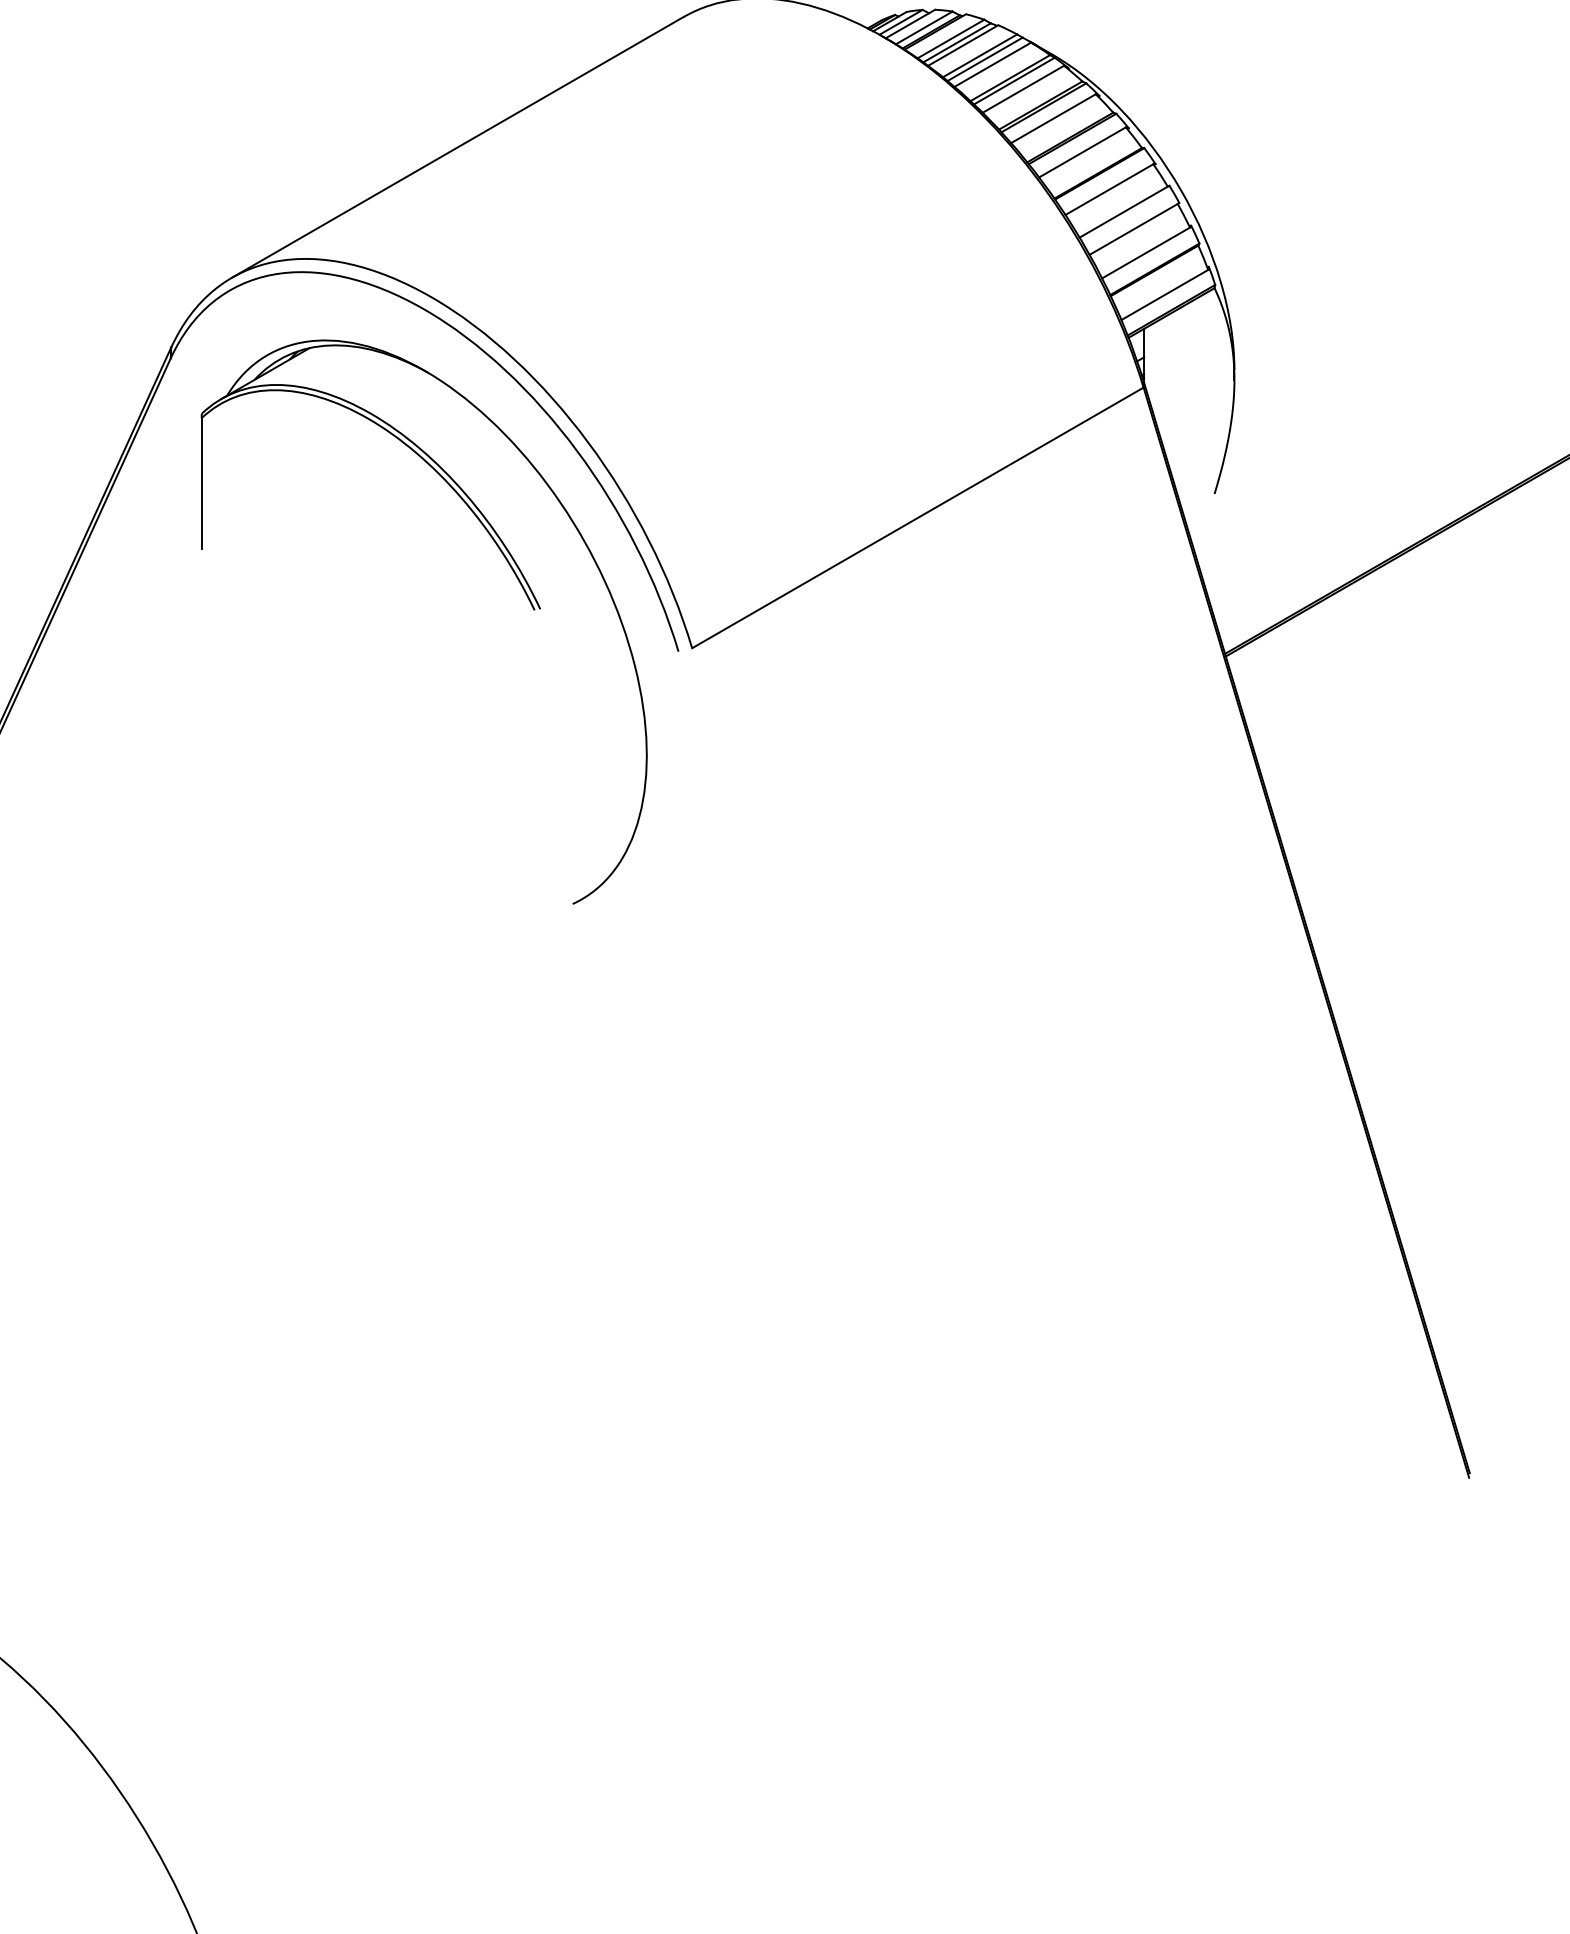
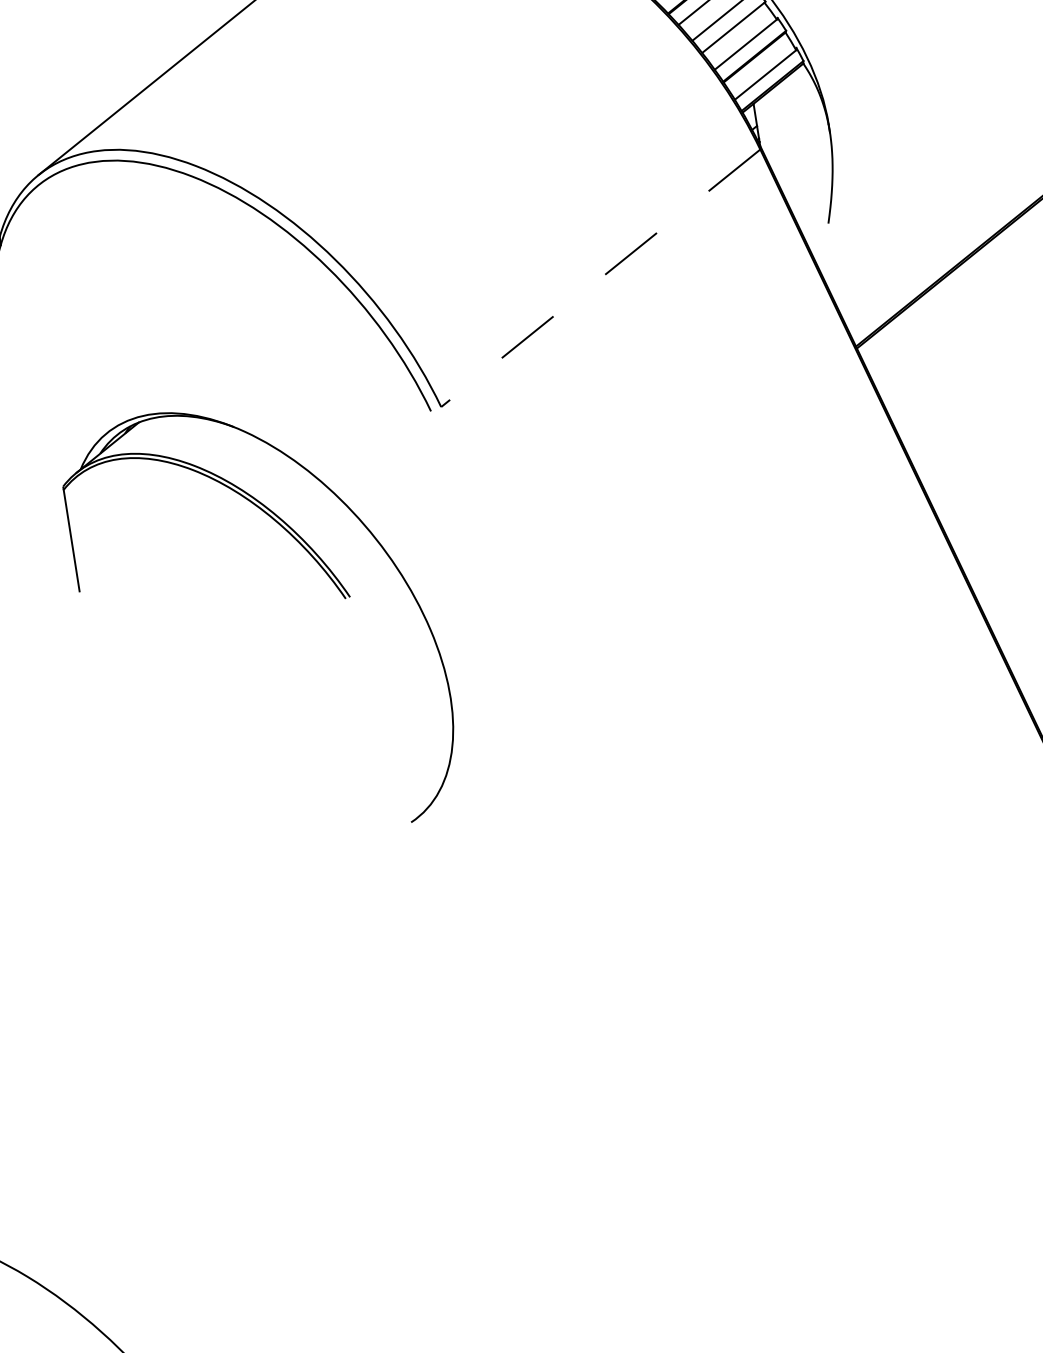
line: (917, 517) -> (600, 278), solid -> dashed
part: (511, 569) -> (322, 569), moved

